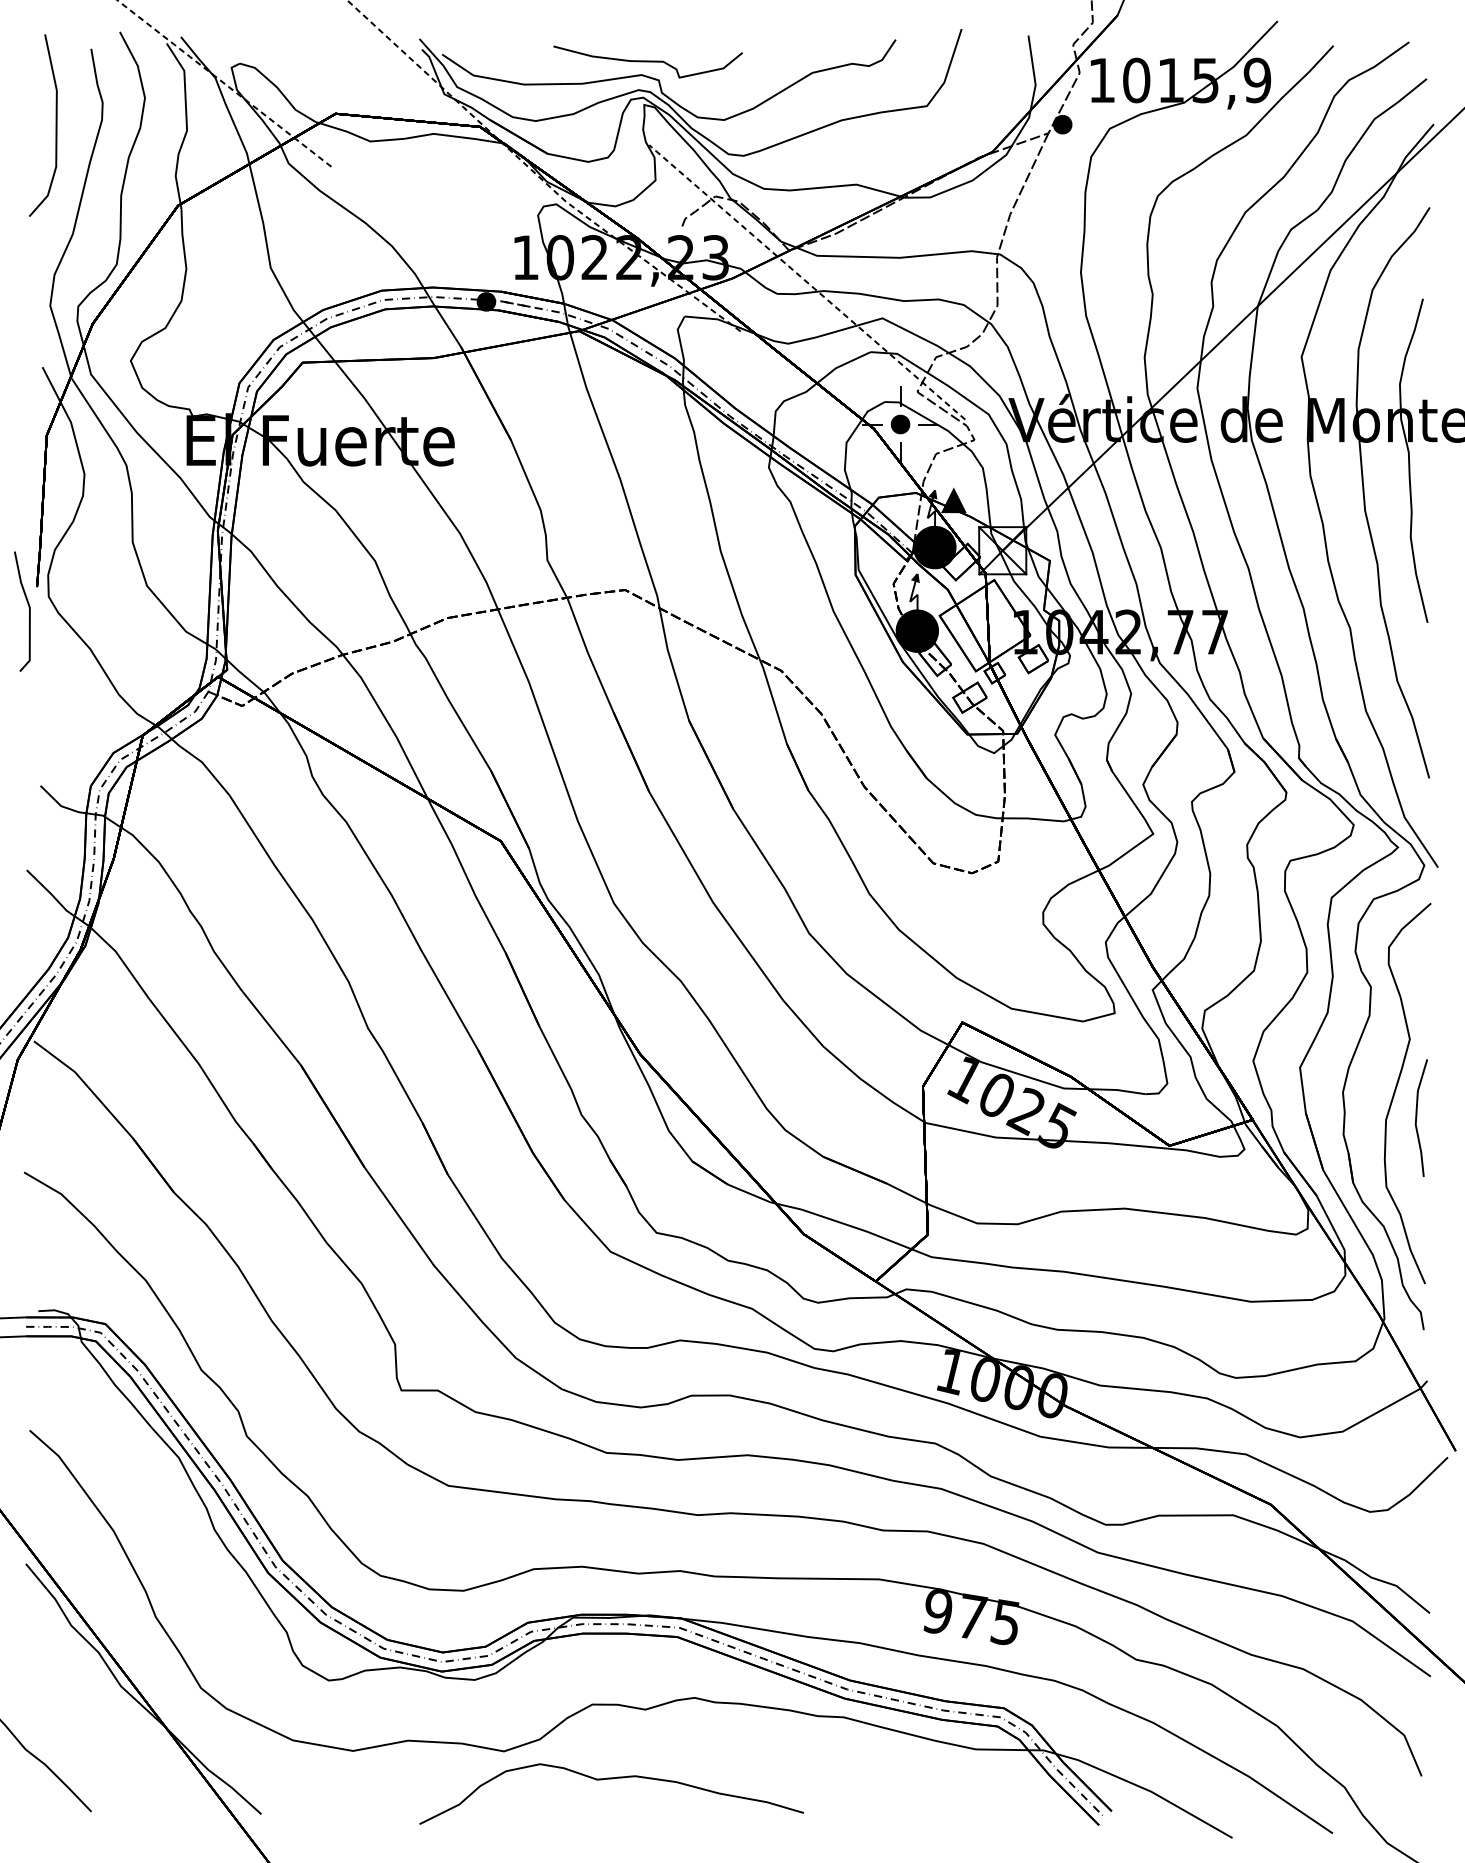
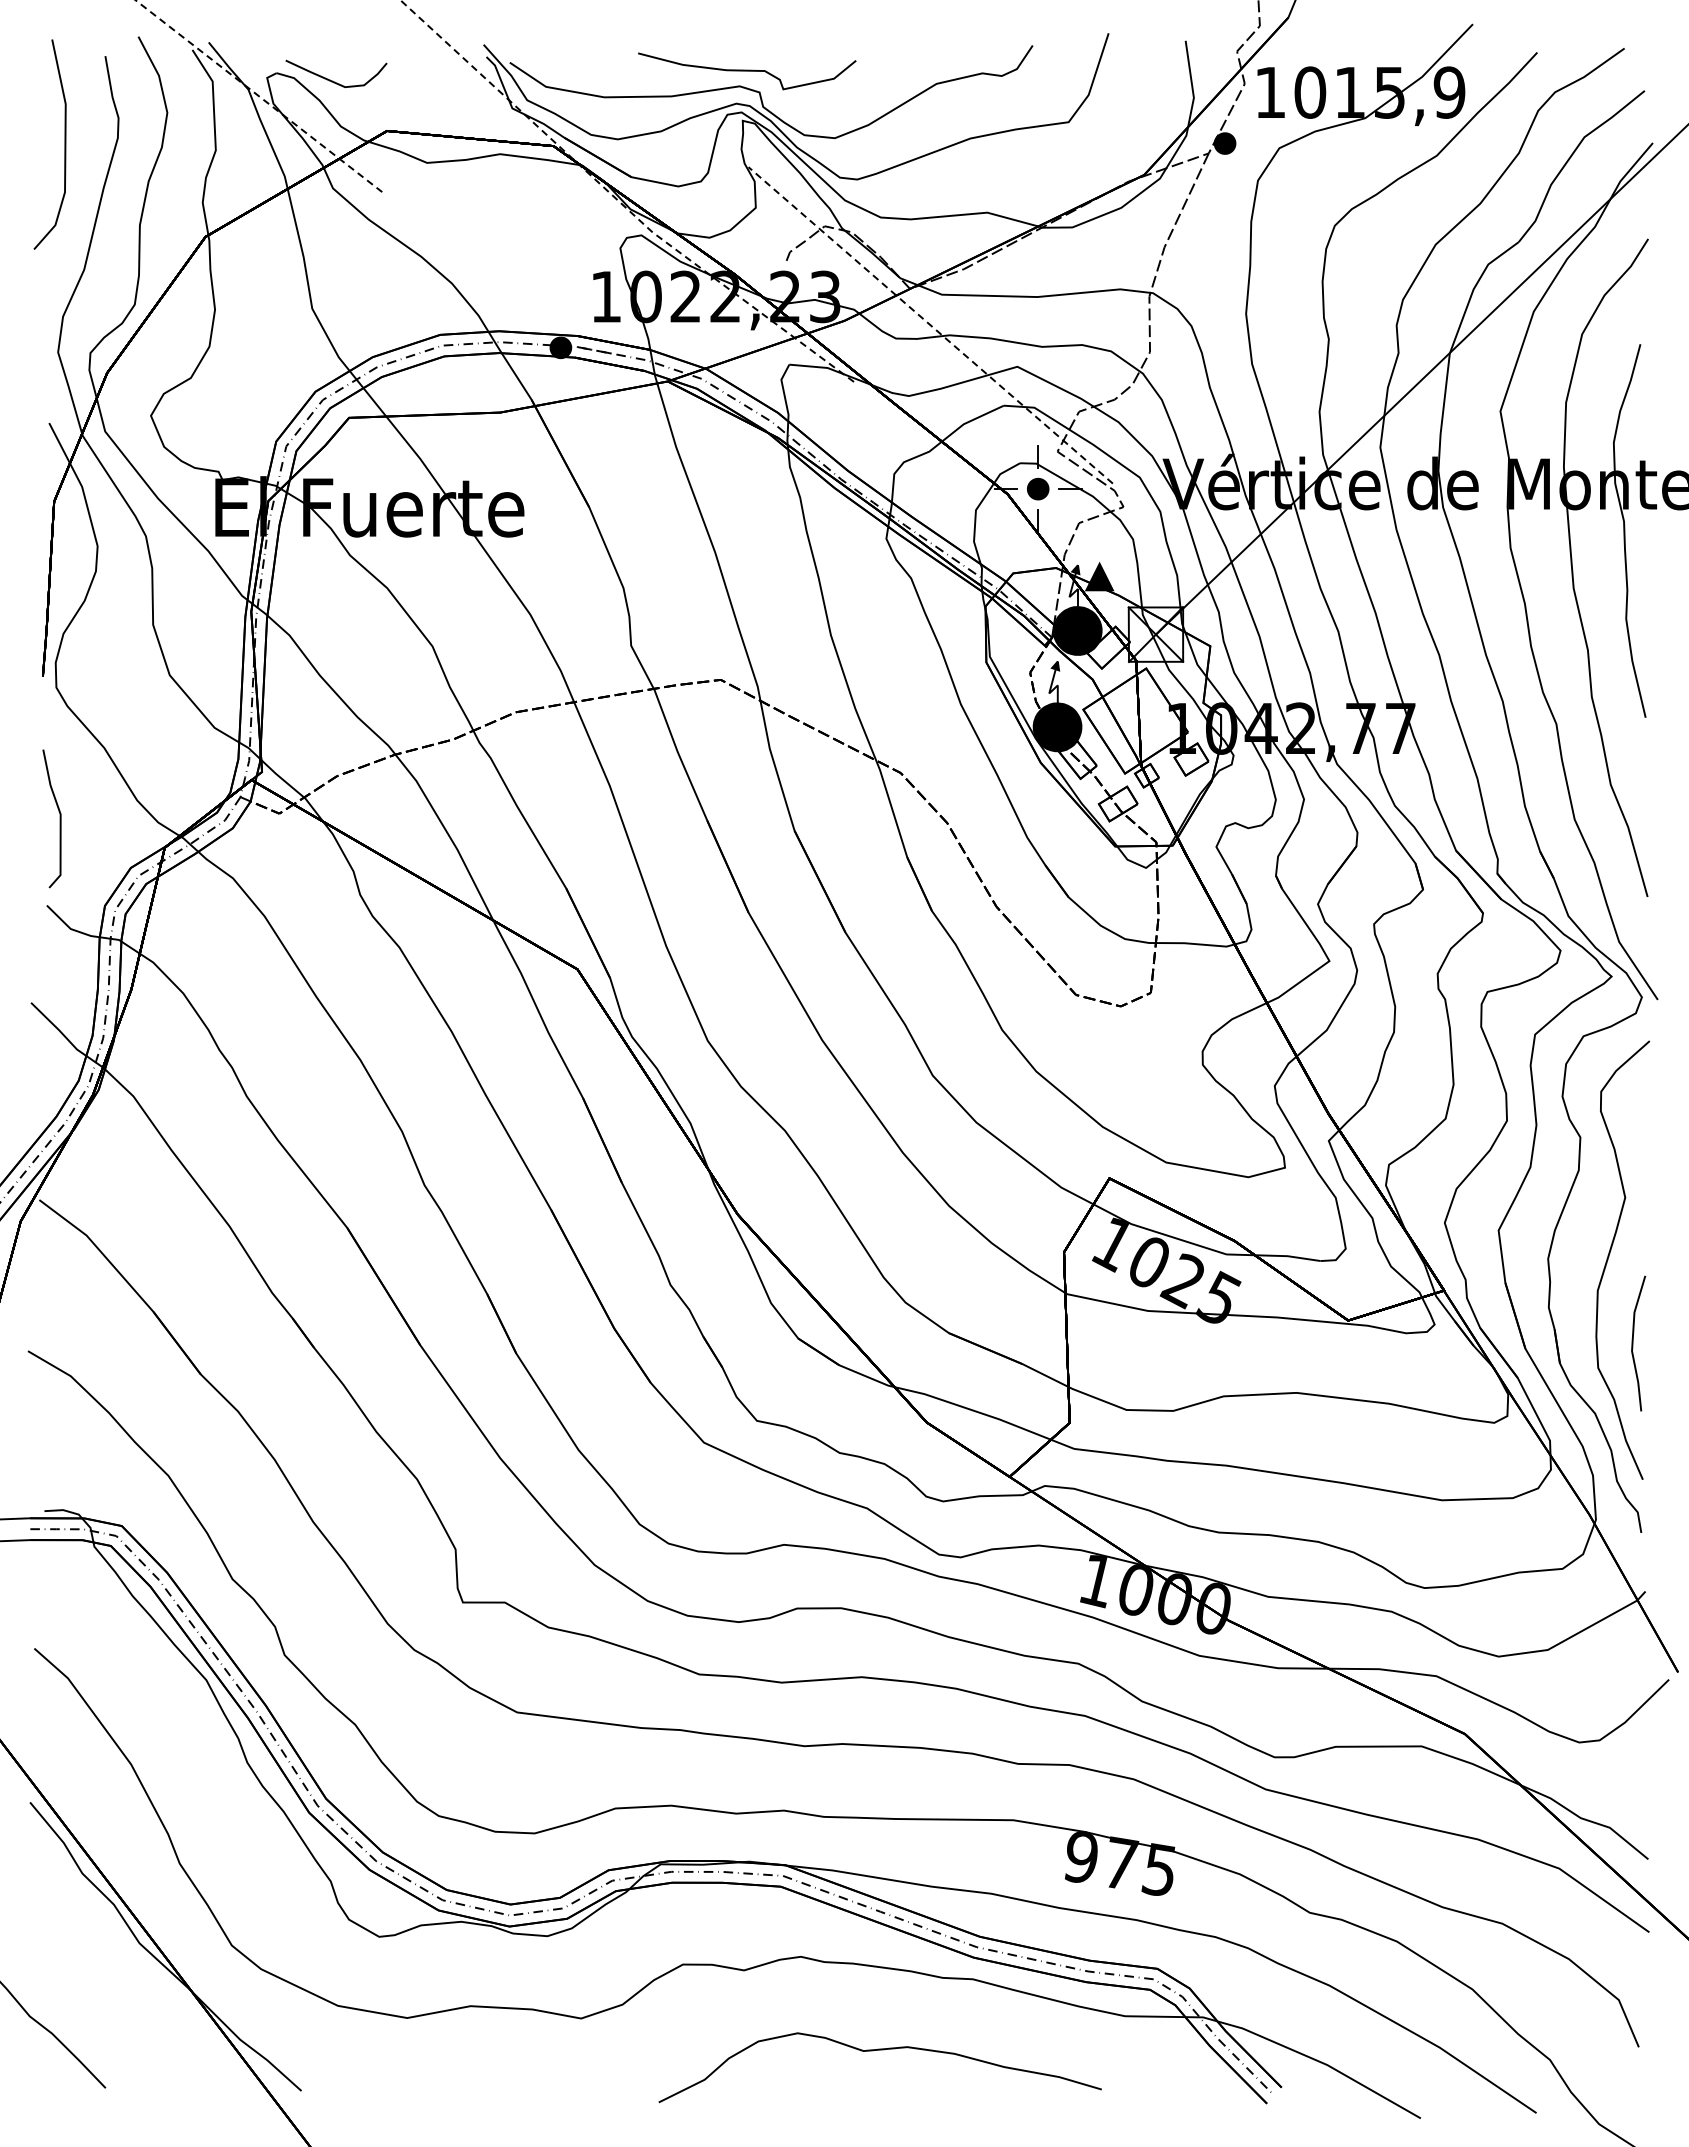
curve: (288, 69) -> (332, 80), added
line: (28, 611) -> (59, 818), moved
line: (1417, 1118) -> (1633, 1343), moved
curve: (611, 1779) -> (879, 2050), moved

